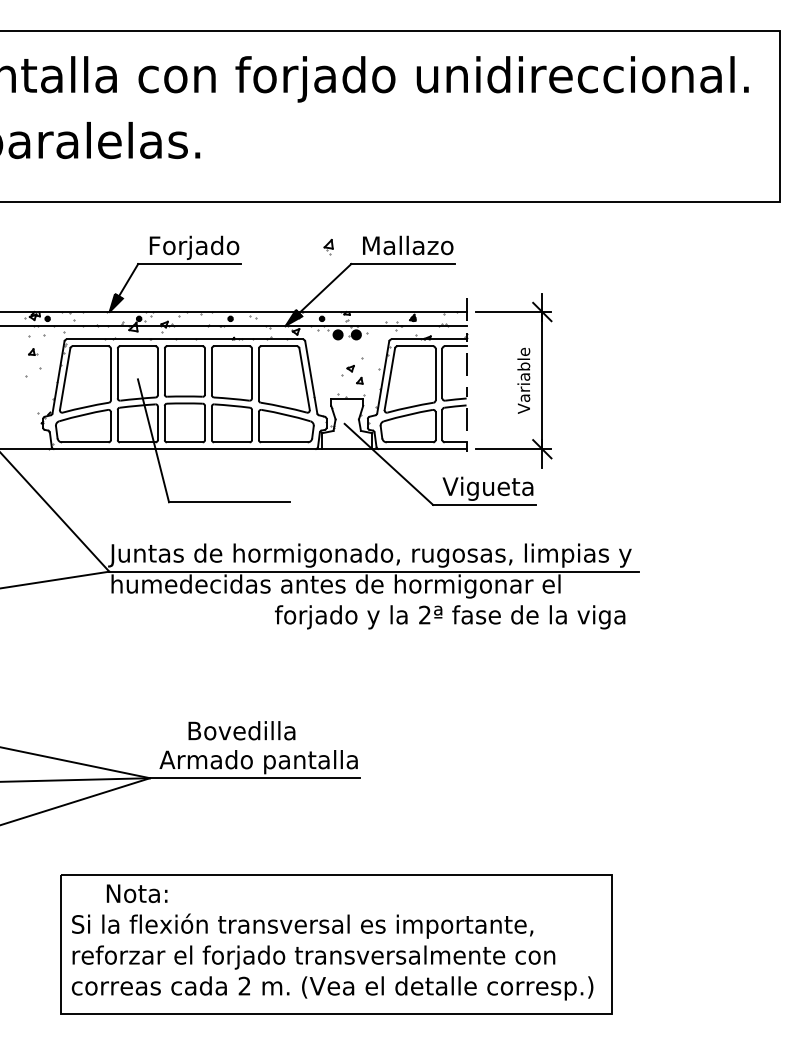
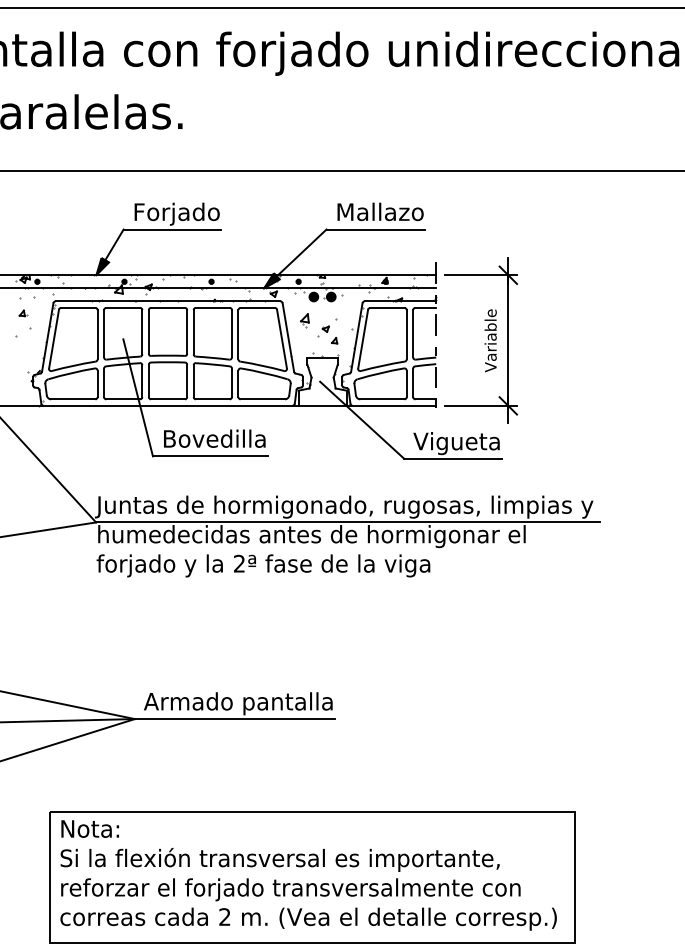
part: (328, 247) -> (304, 321), moved
text: (450, 617) -> (263, 566), moved
text: (241, 730) -> (214, 438), moved
text: (136, 893) -> (89, 828), moved

